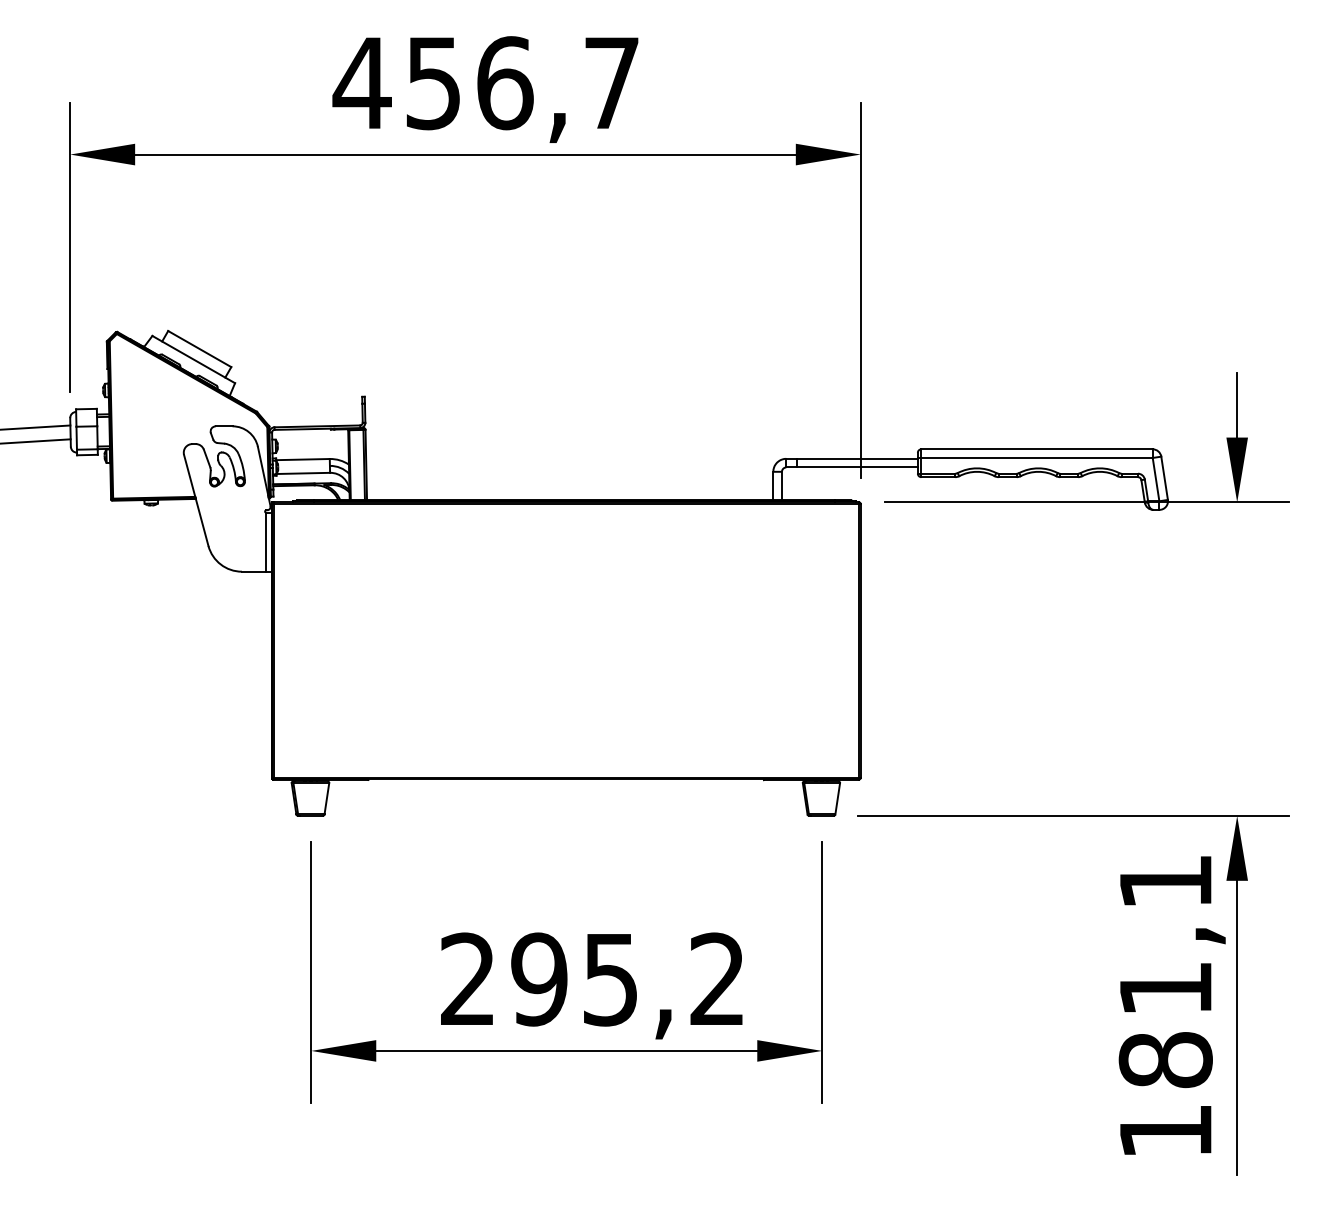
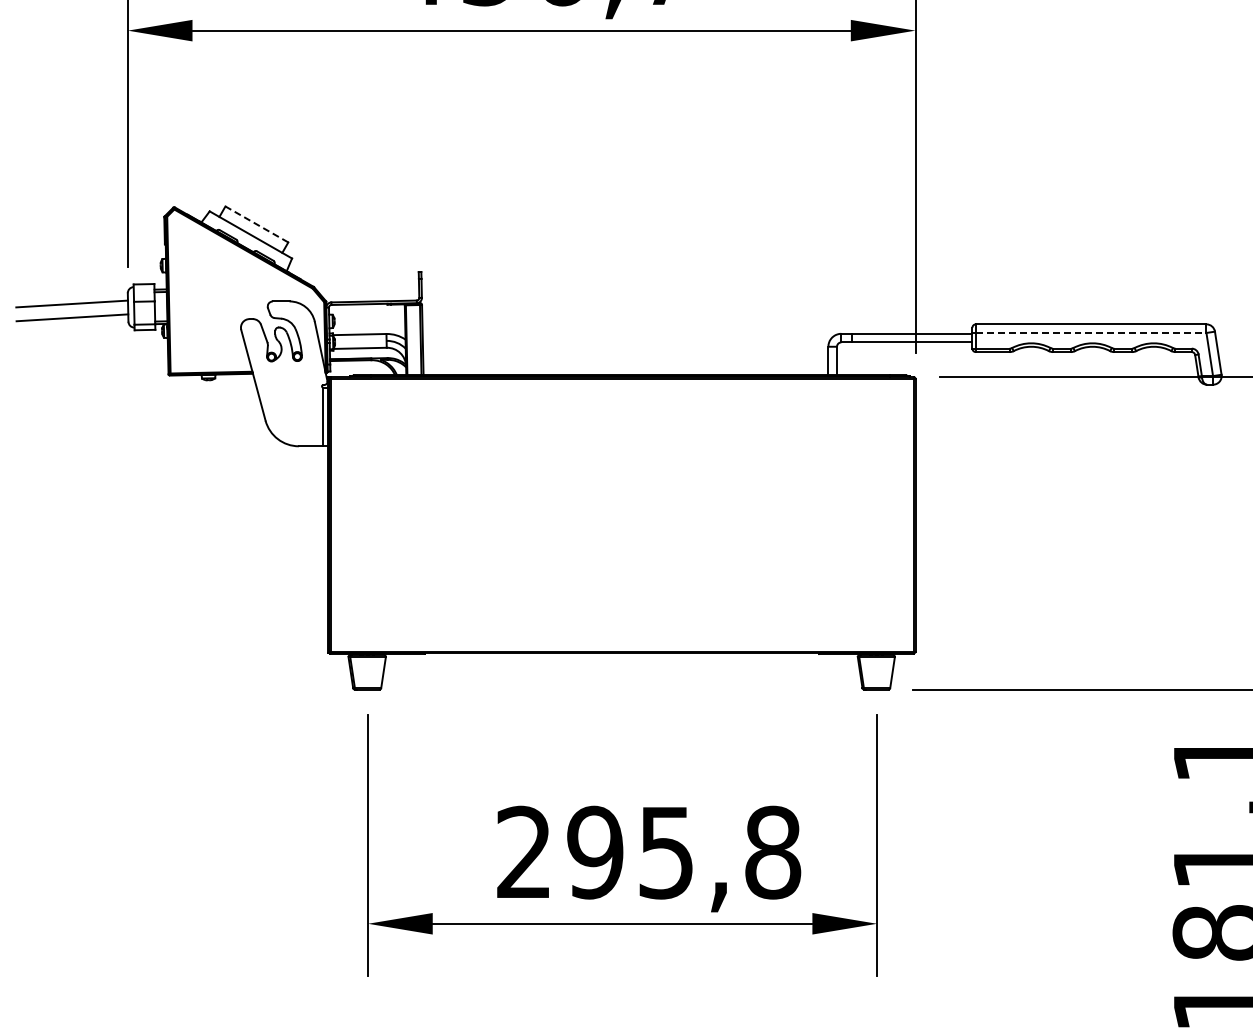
line: (199, 348) -> (256, 223), solid -> dashed
line: (1037, 457) -> (1091, 332), solid -> dashed
text: (717, 979) -> (772, 852), 295,2 -> 295,8

